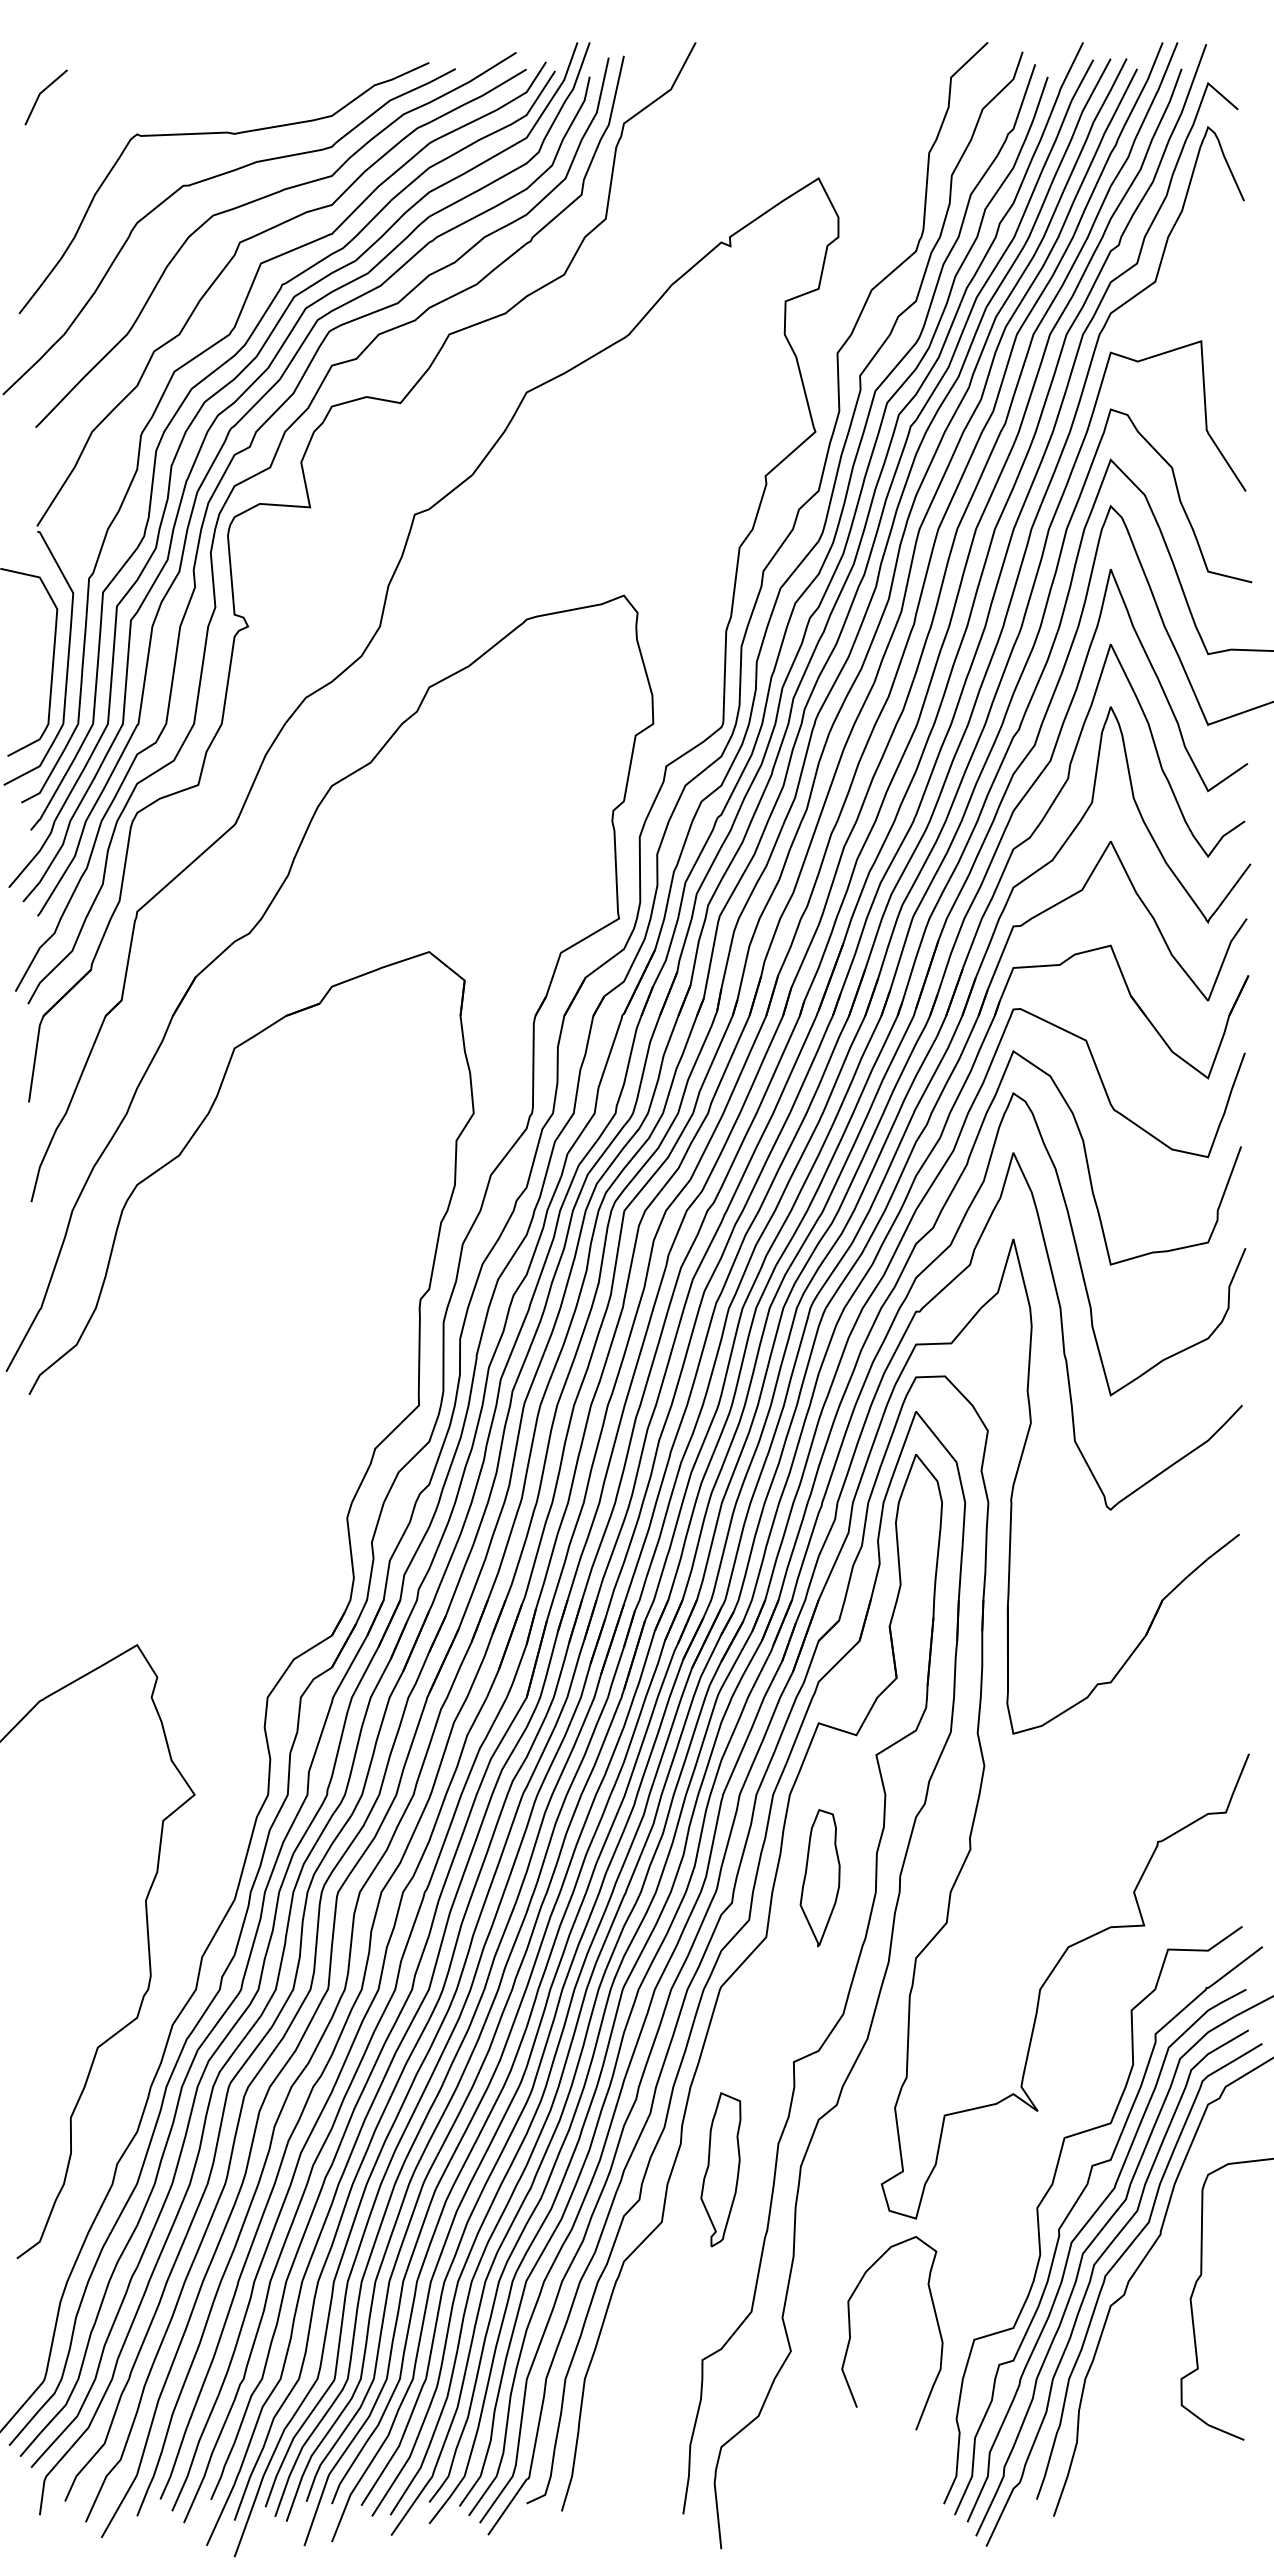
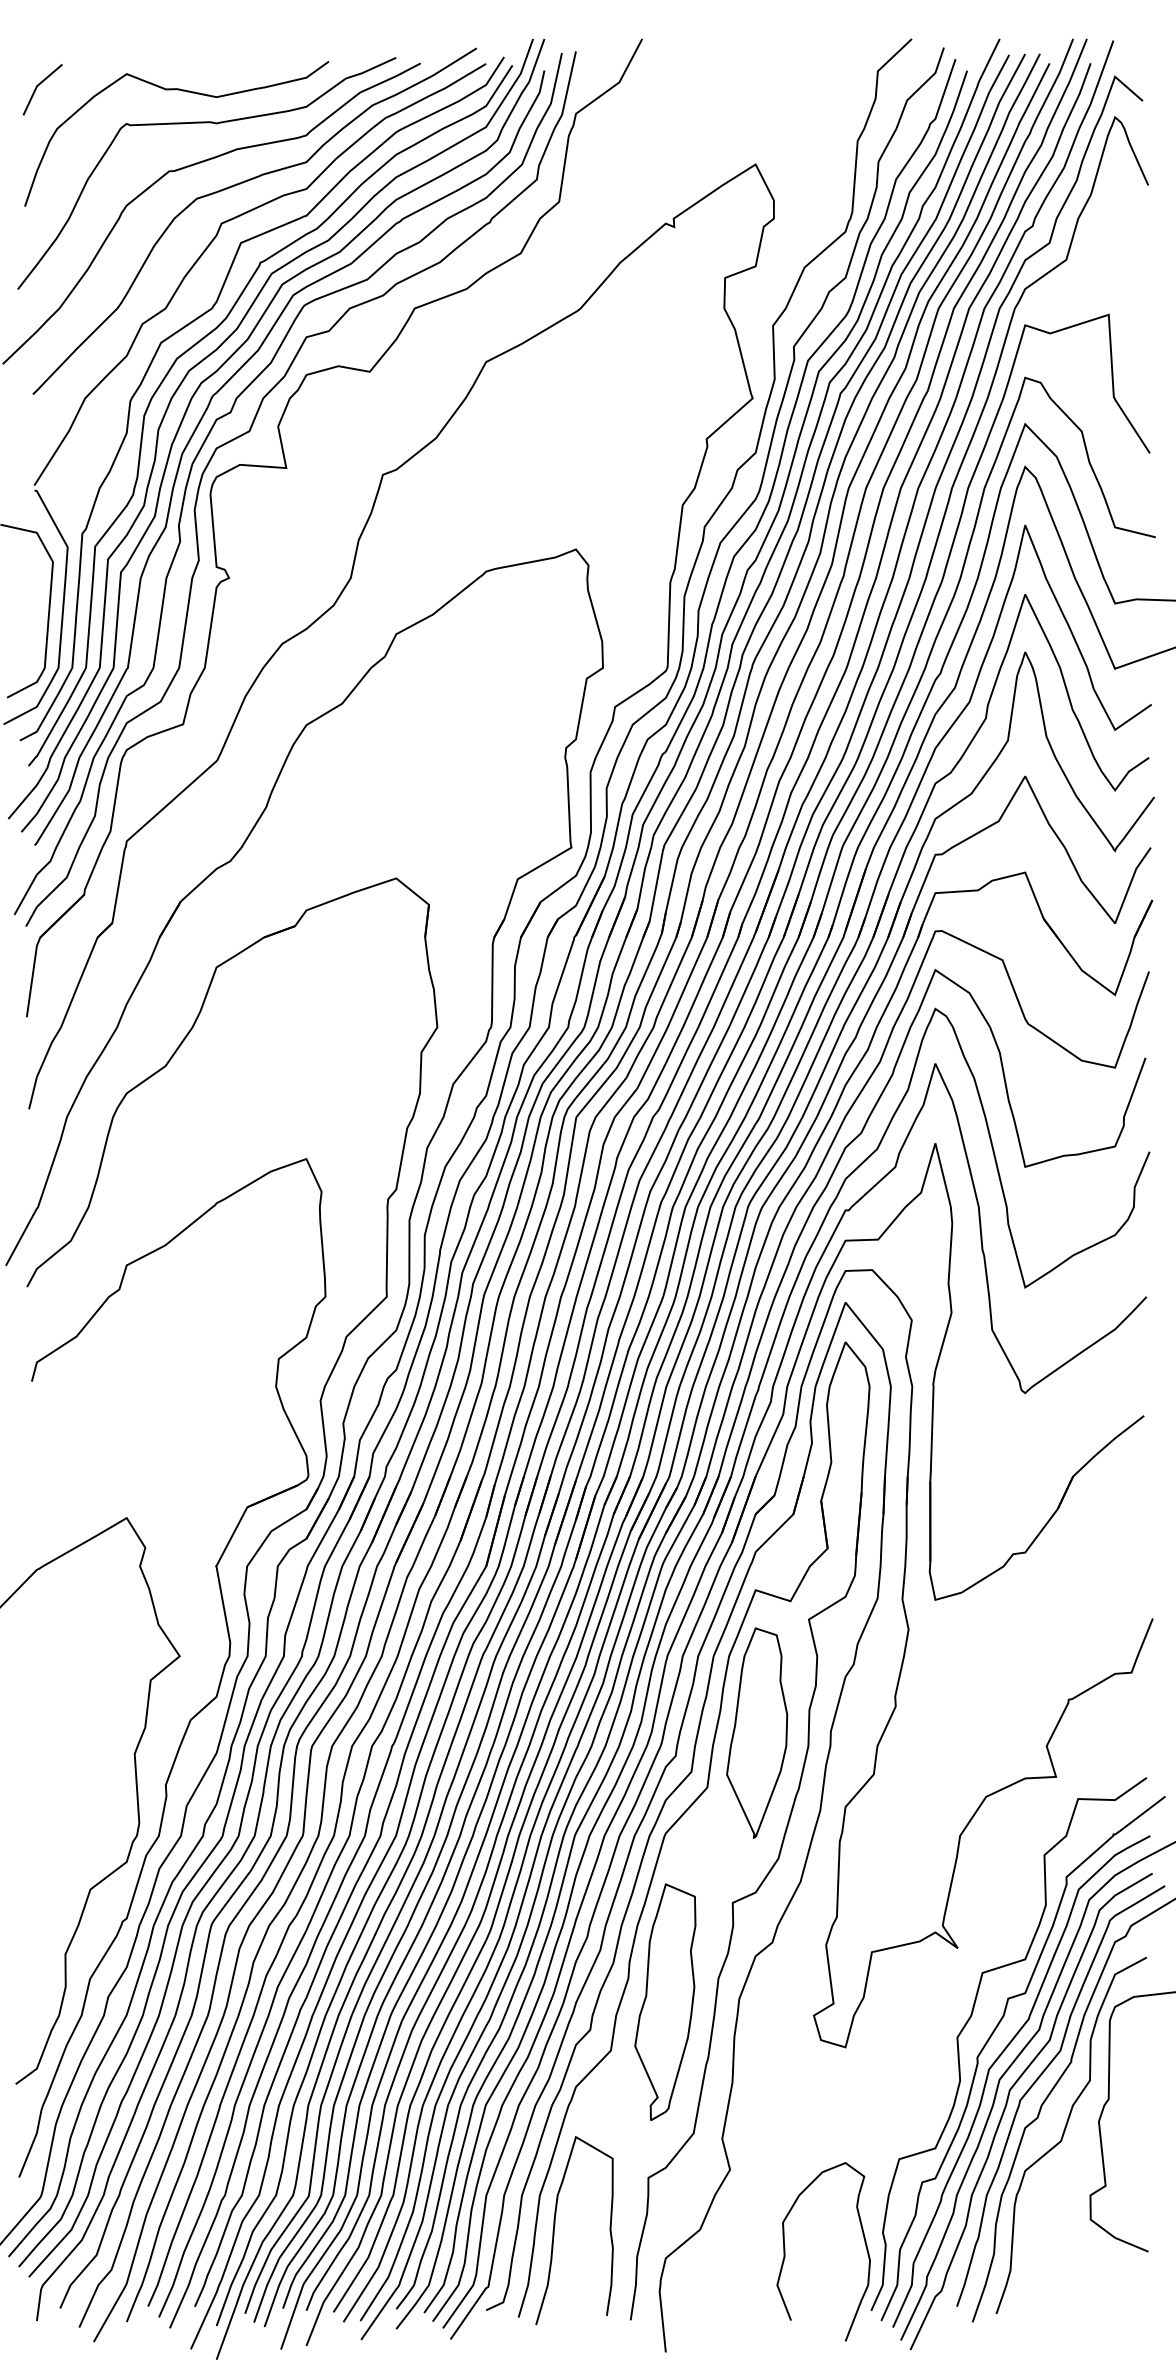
curve: (198, 99) -> (183, 91), added
part: (238, 1819) -> (220, 1679), added
part: (819, 1877) -> (756, 1732), size x1.67
part: (720, 2169) -> (665, 2002), size x1.67
curve: (1153, 2312) -> (1064, 2134), added
curve: (850, 2333) -> (785, 2252), moved
curve: (601, 2413) -> (555, 2227), added

